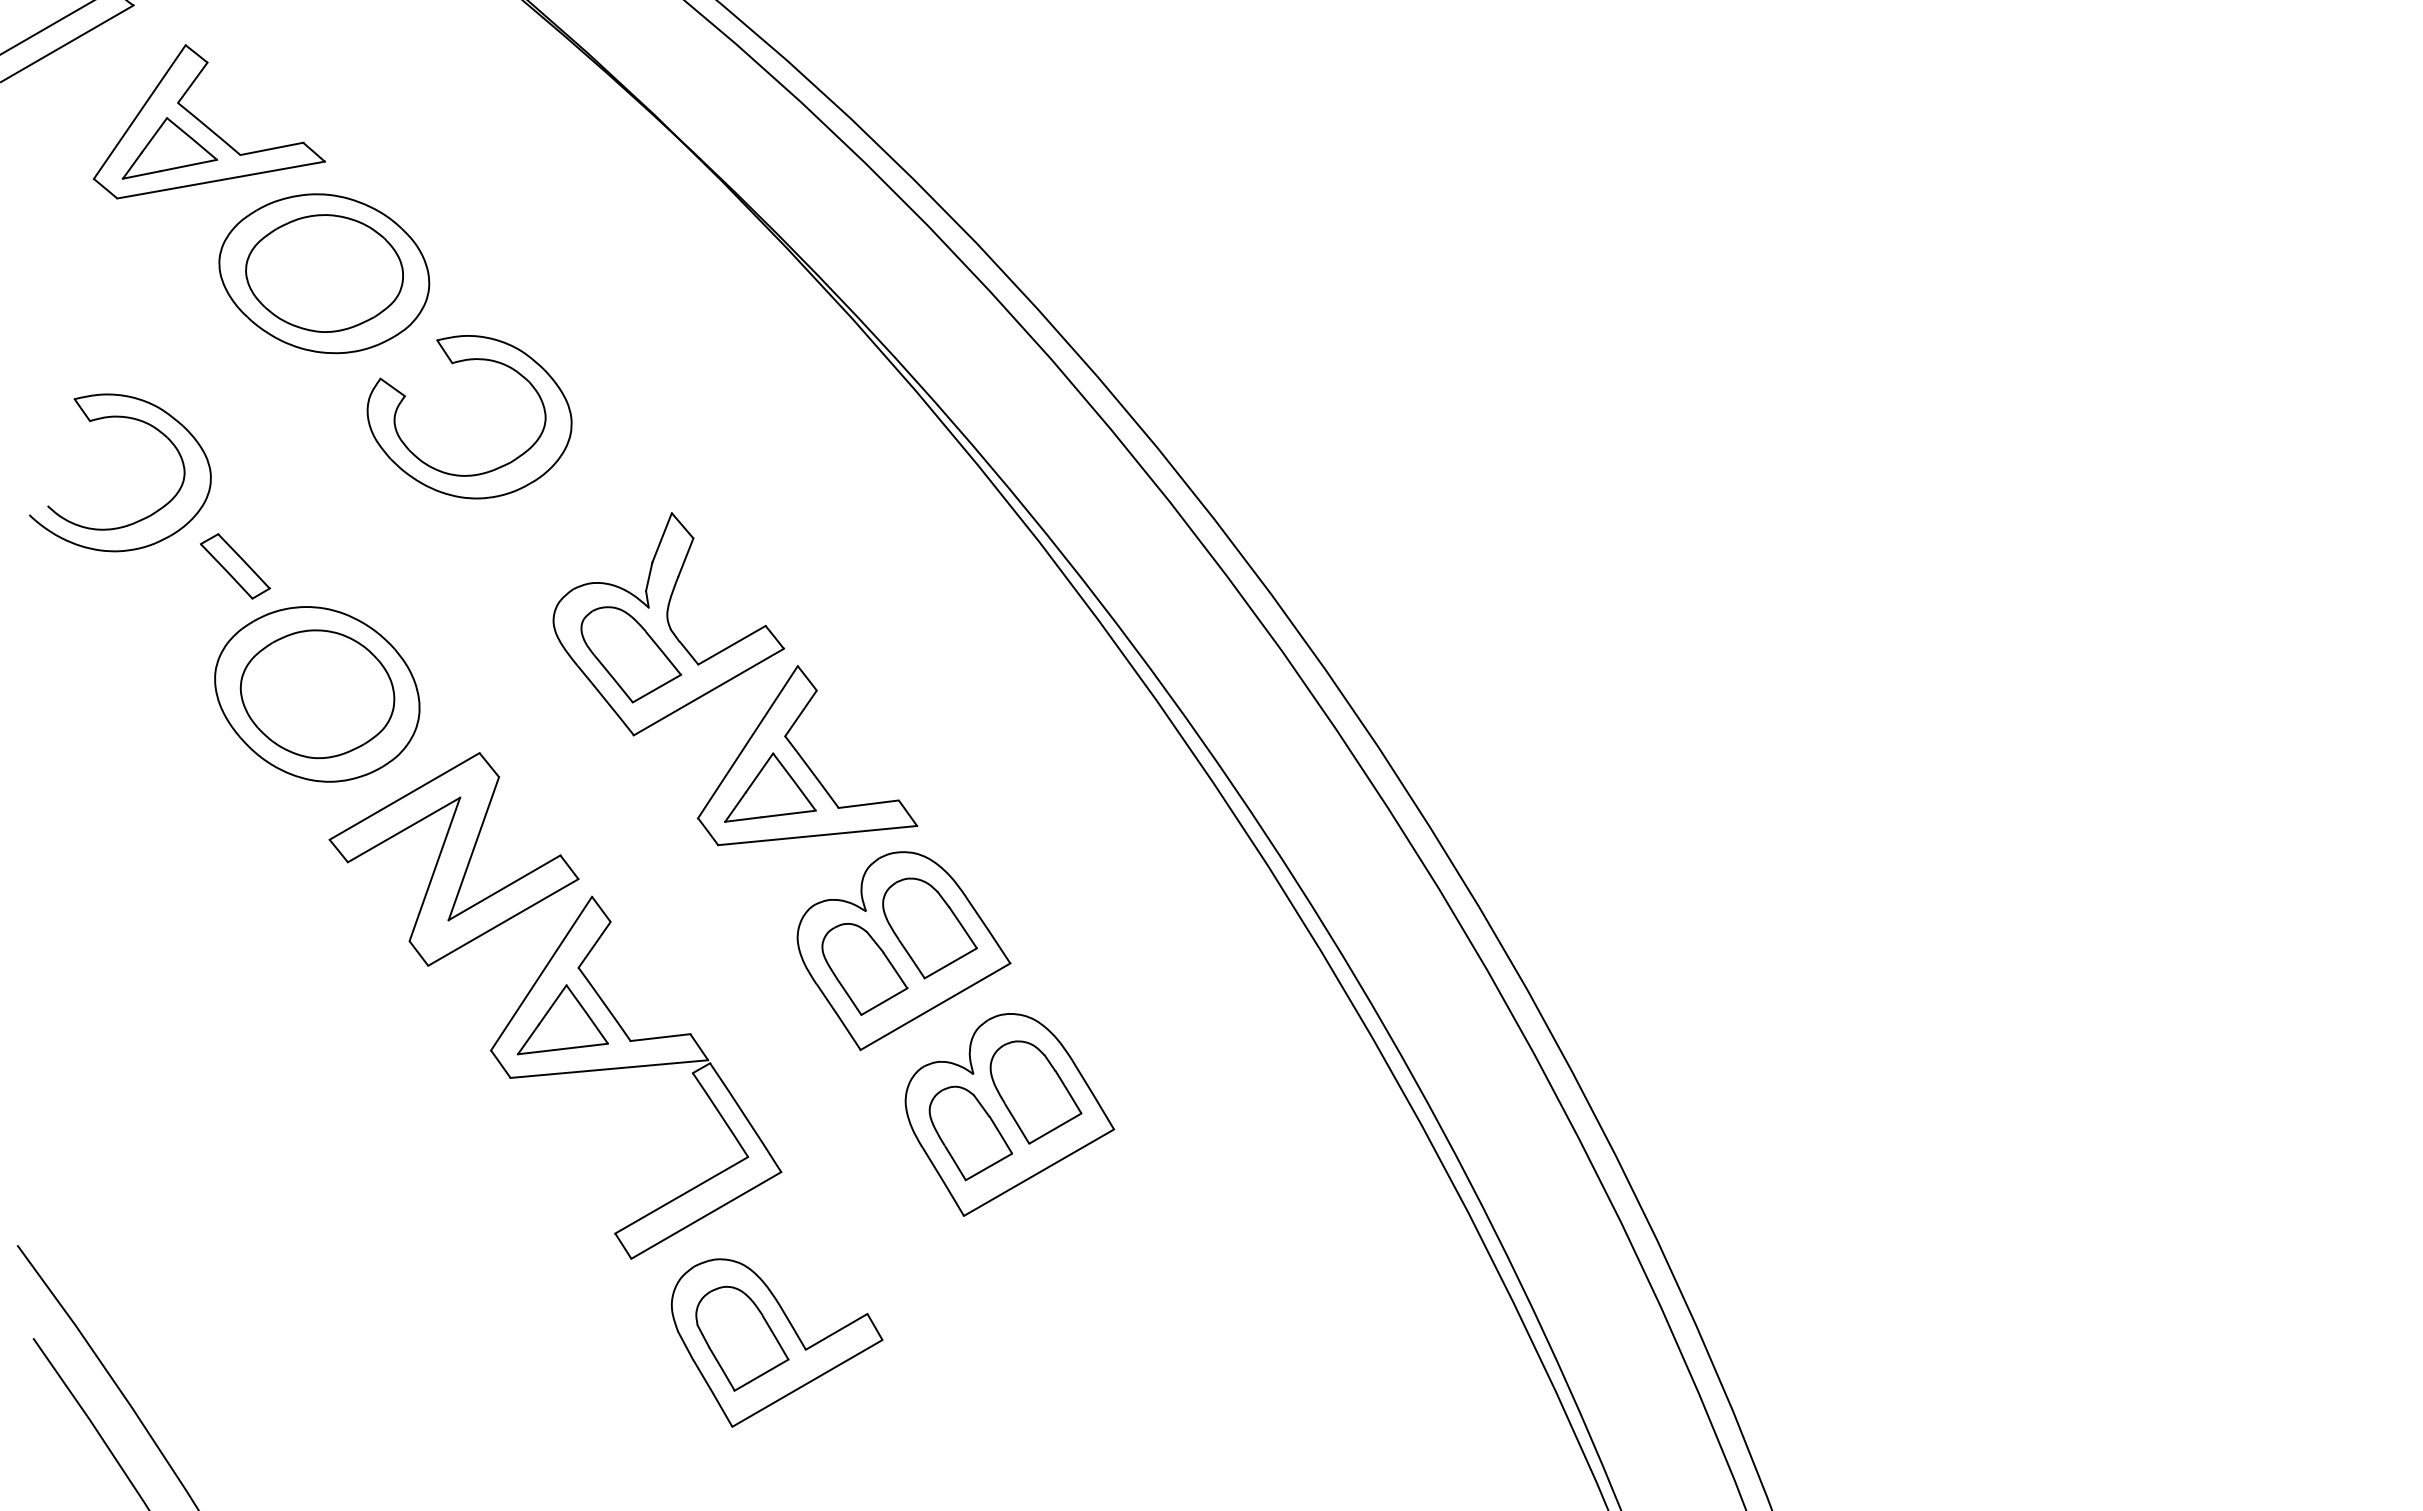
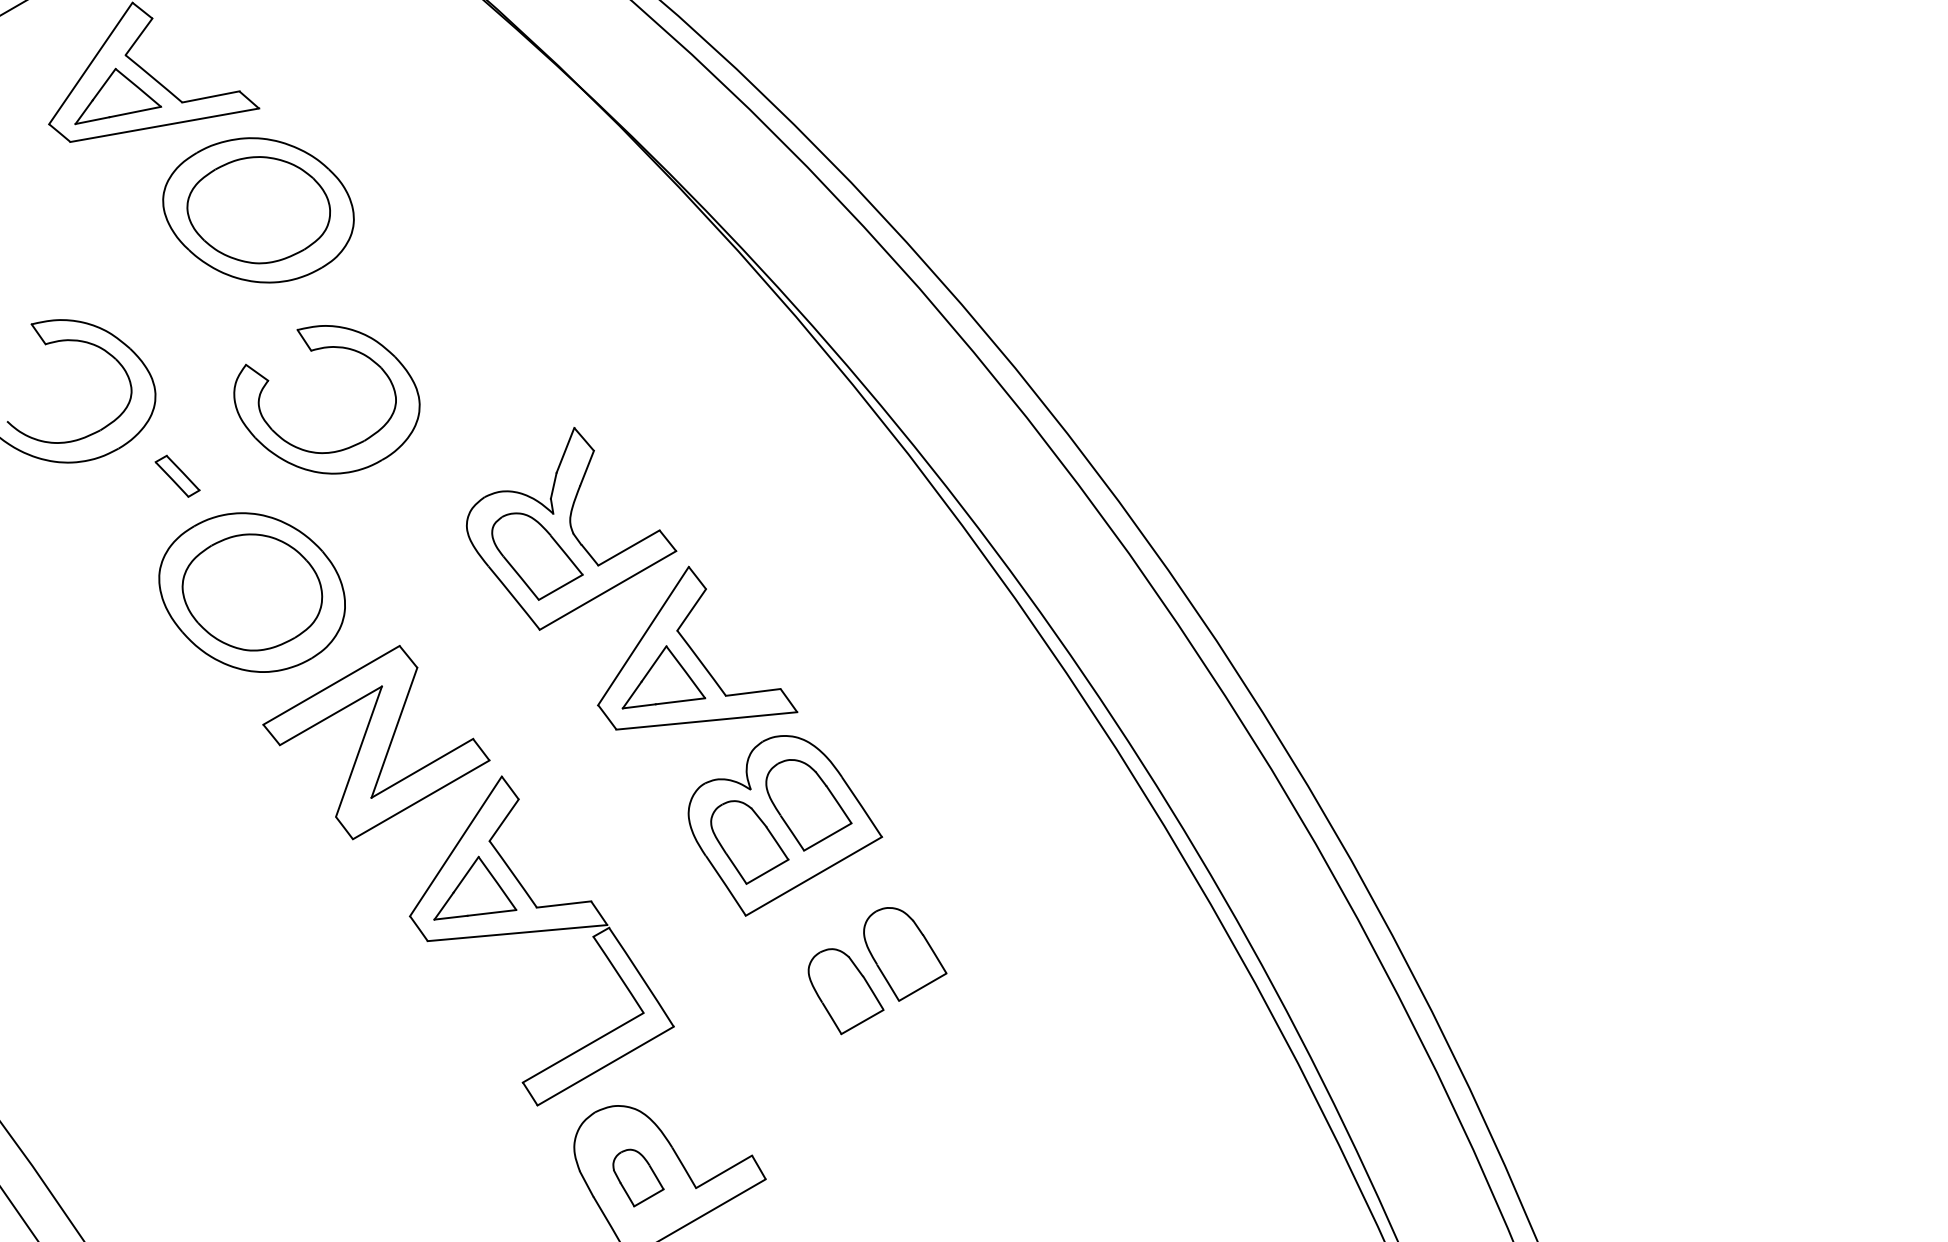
part: (452, 364) -> (311, 351), moved
part: (234, 566) -> (176, 476), size x0.7
part: (1009, 1114) -> (881, 974), removed
part: (742, 1338) -> (638, 1177), size x0.6

